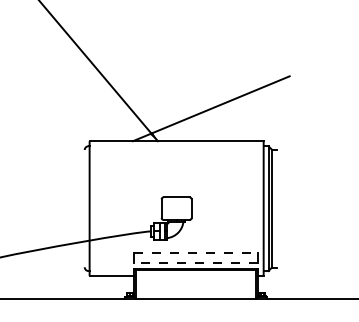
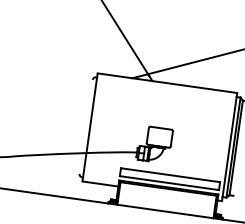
line: (196, 253) -> (170, 175), dashed -> solid
line: (196, 263) -> (169, 183), dashed -> solid

